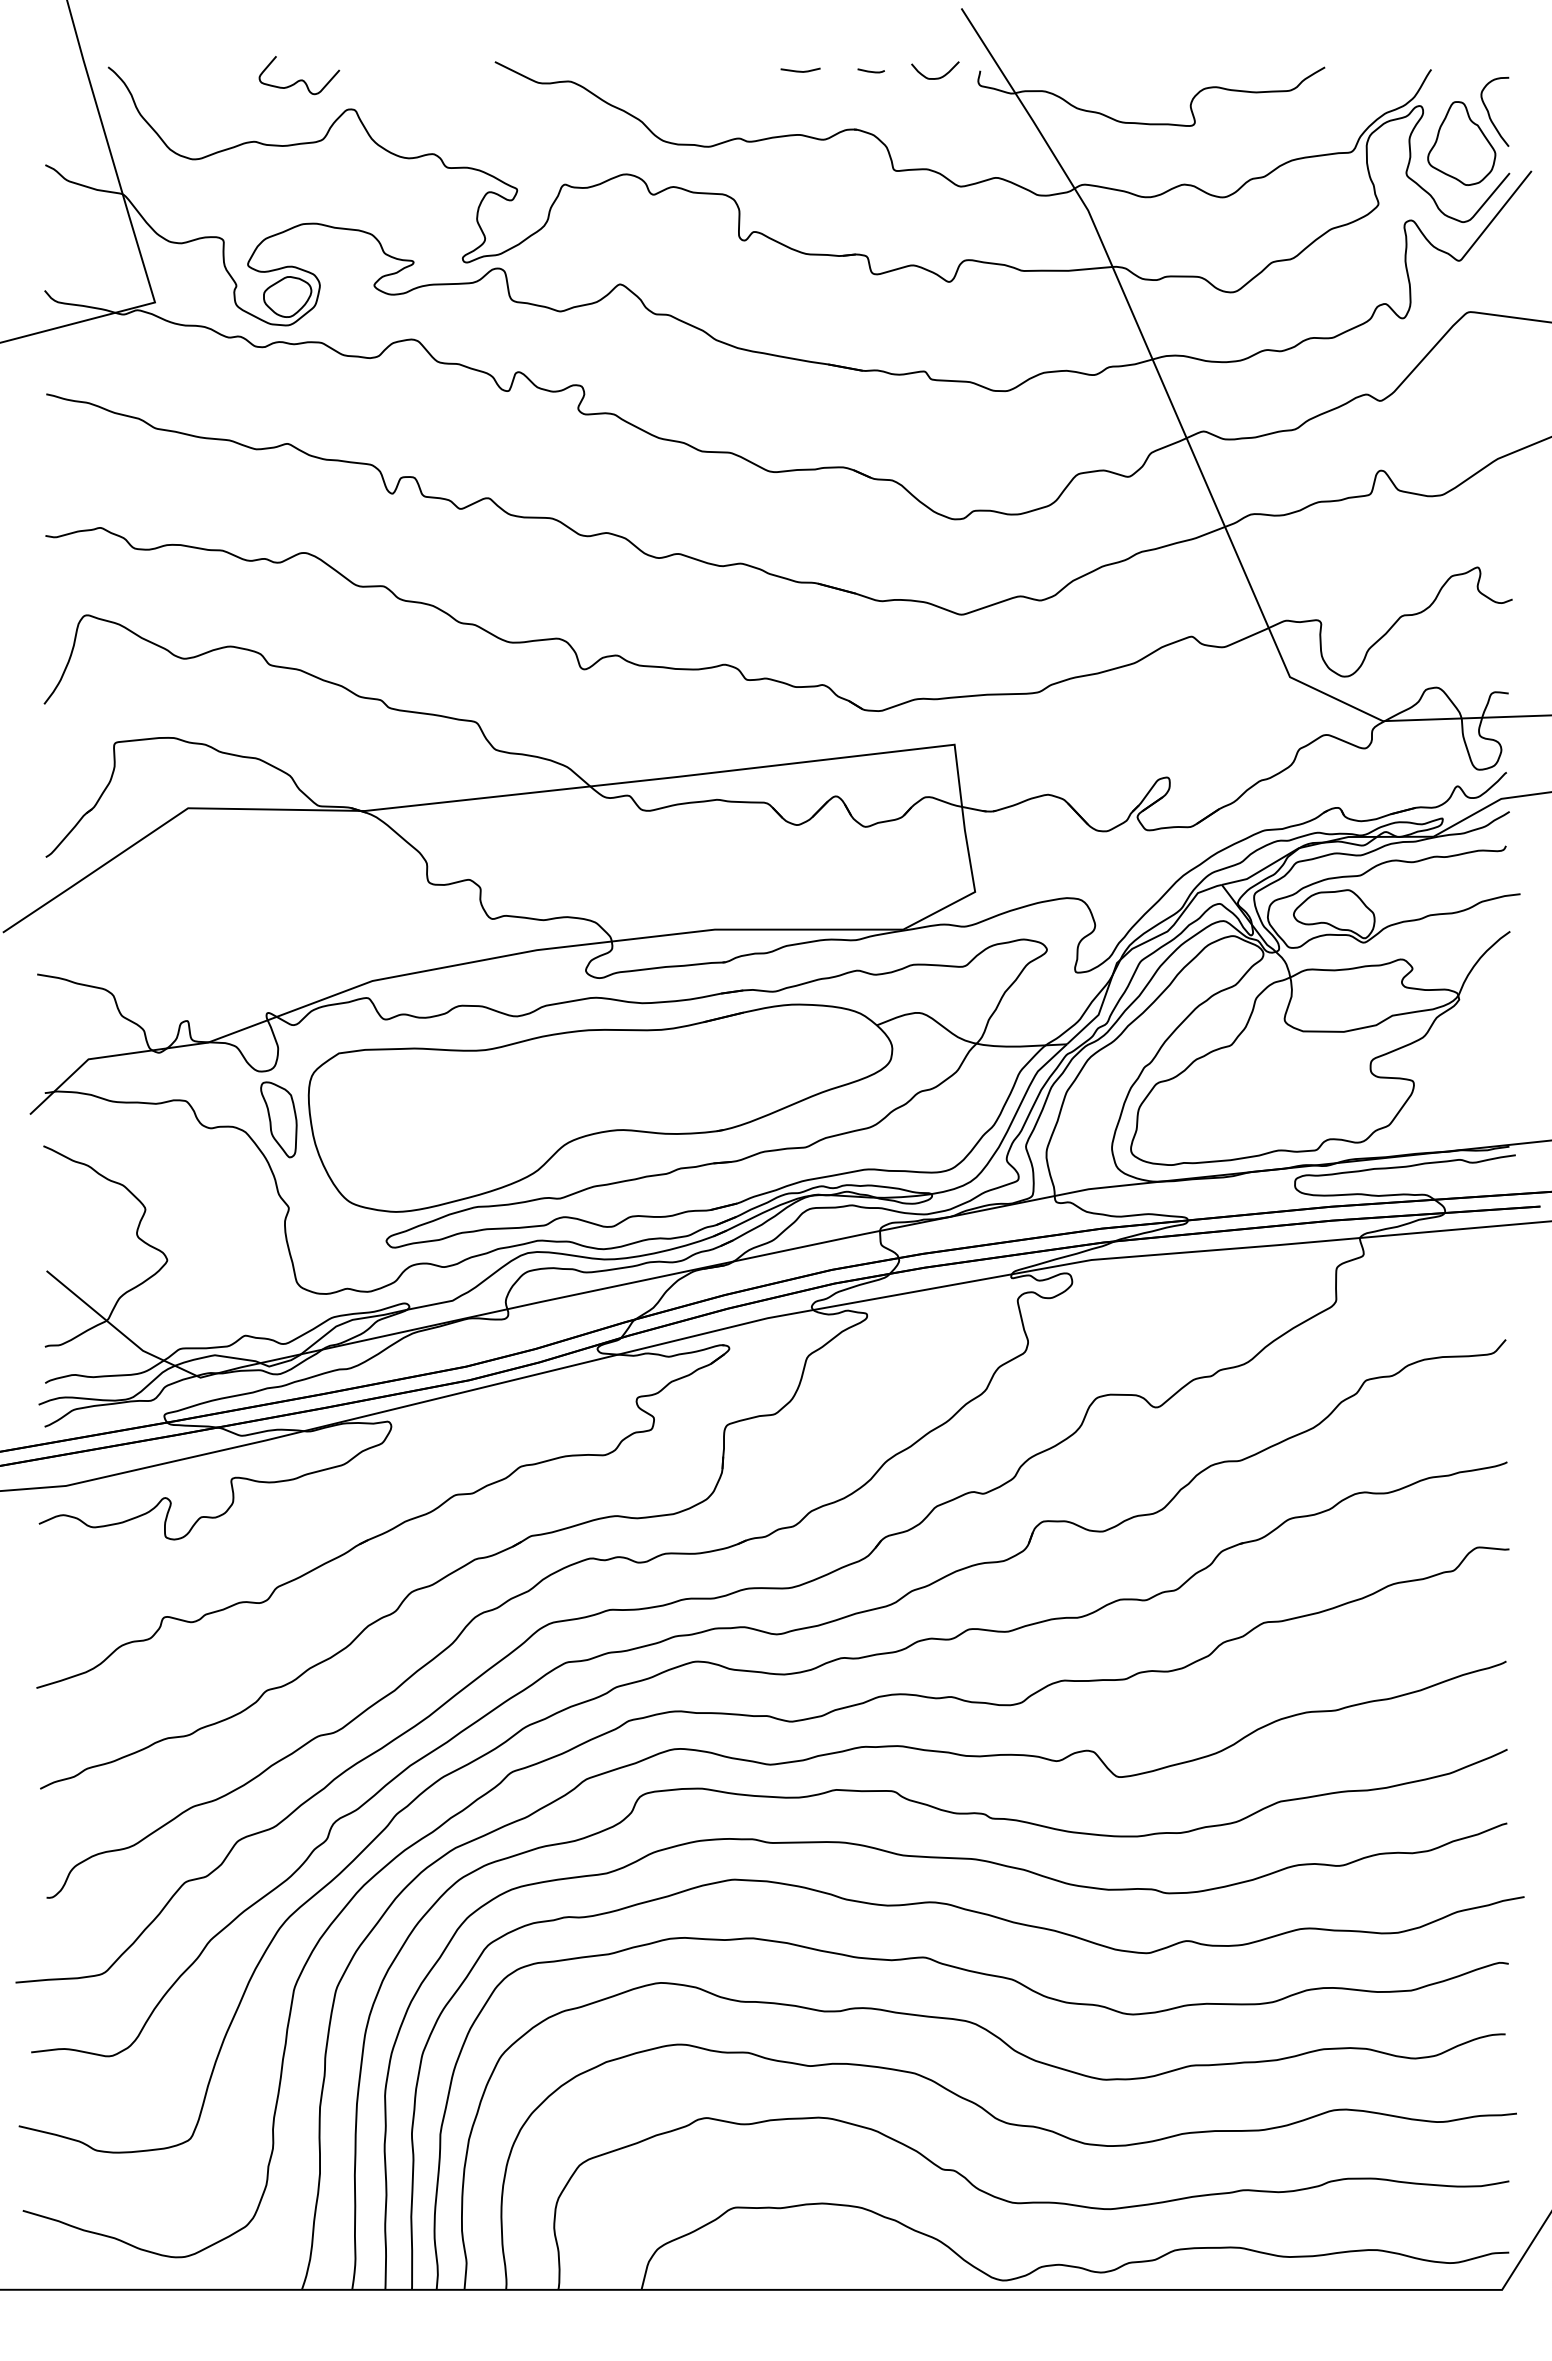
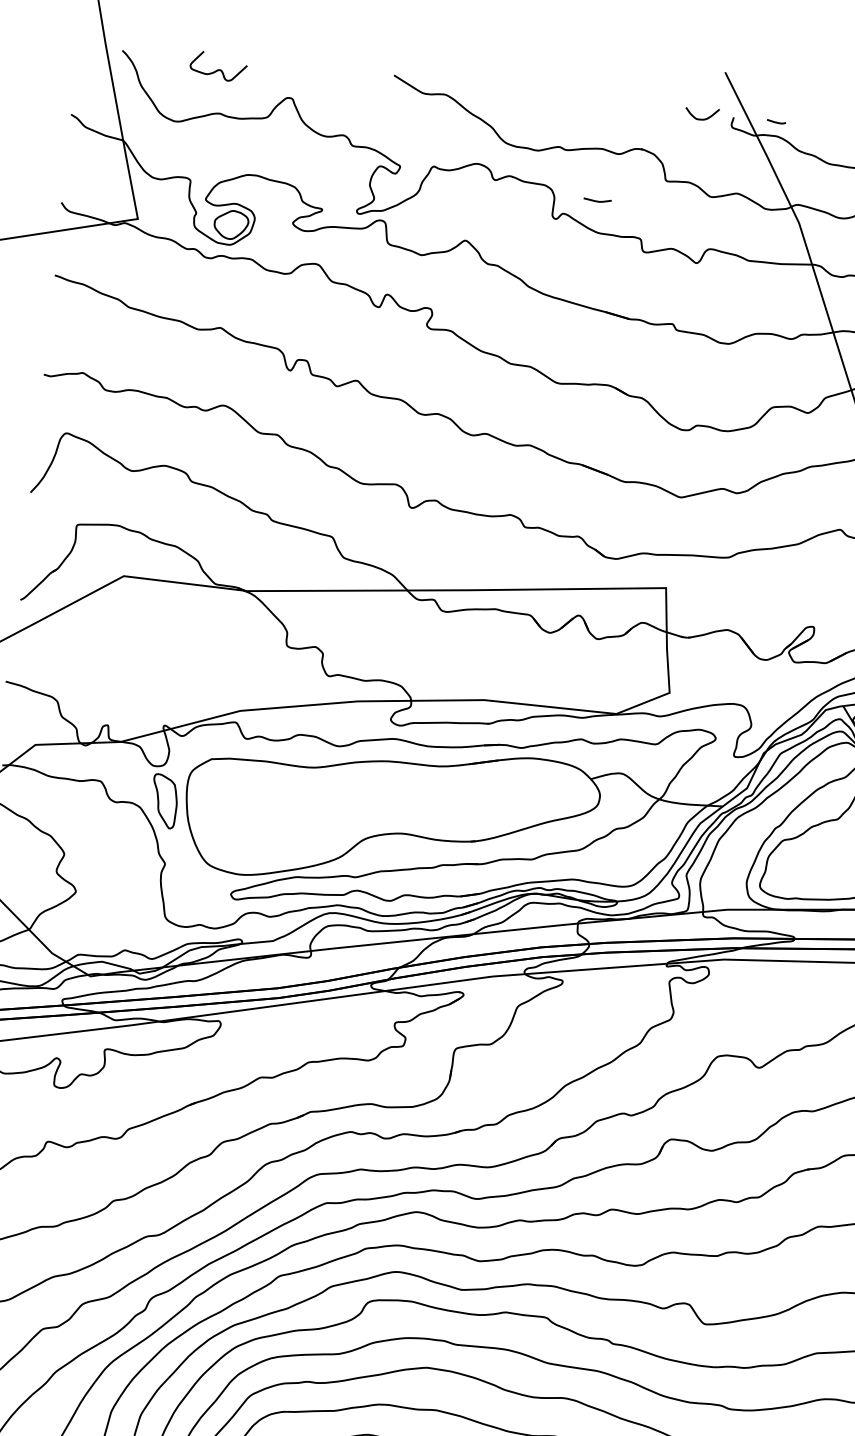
line: (800, 70) -> (597, 200), moved
curve: (870, 70) -> (776, 121), moved
curve: (299, 79) -> (218, 69), moved

